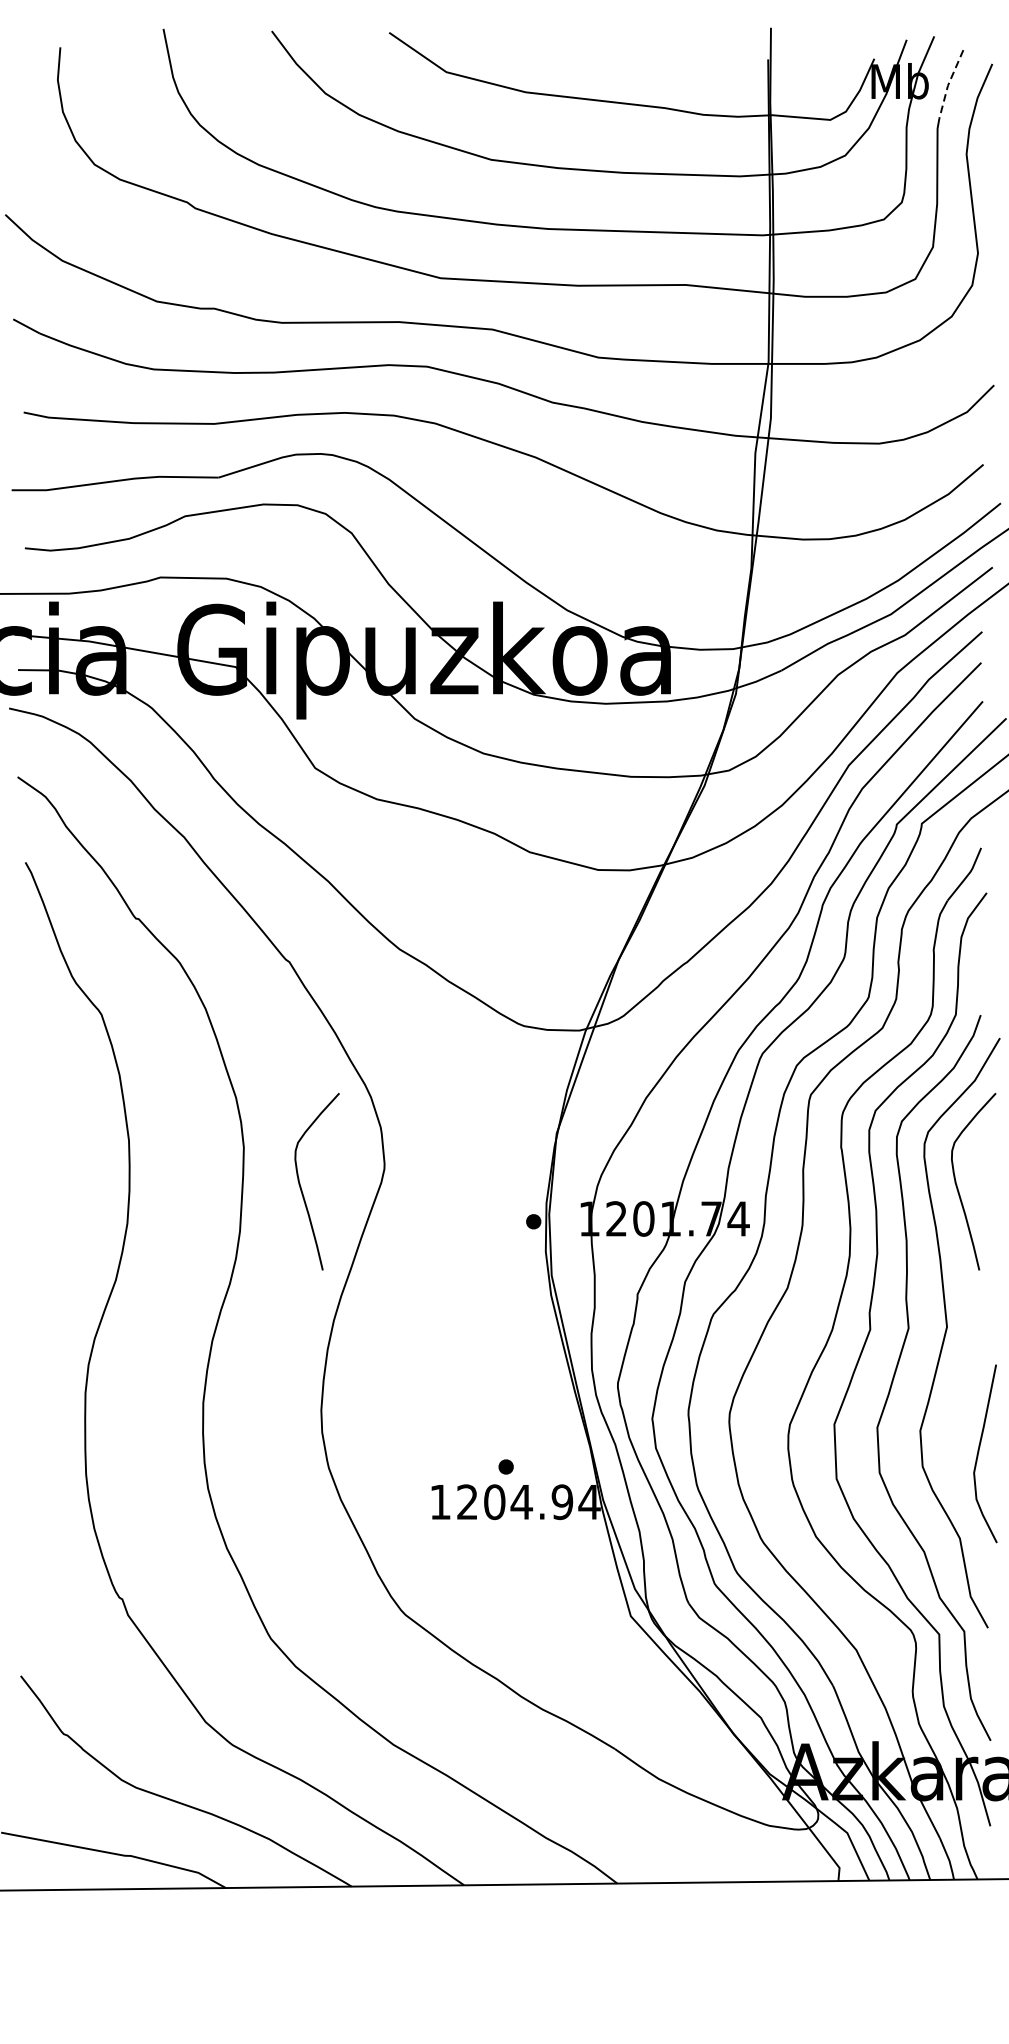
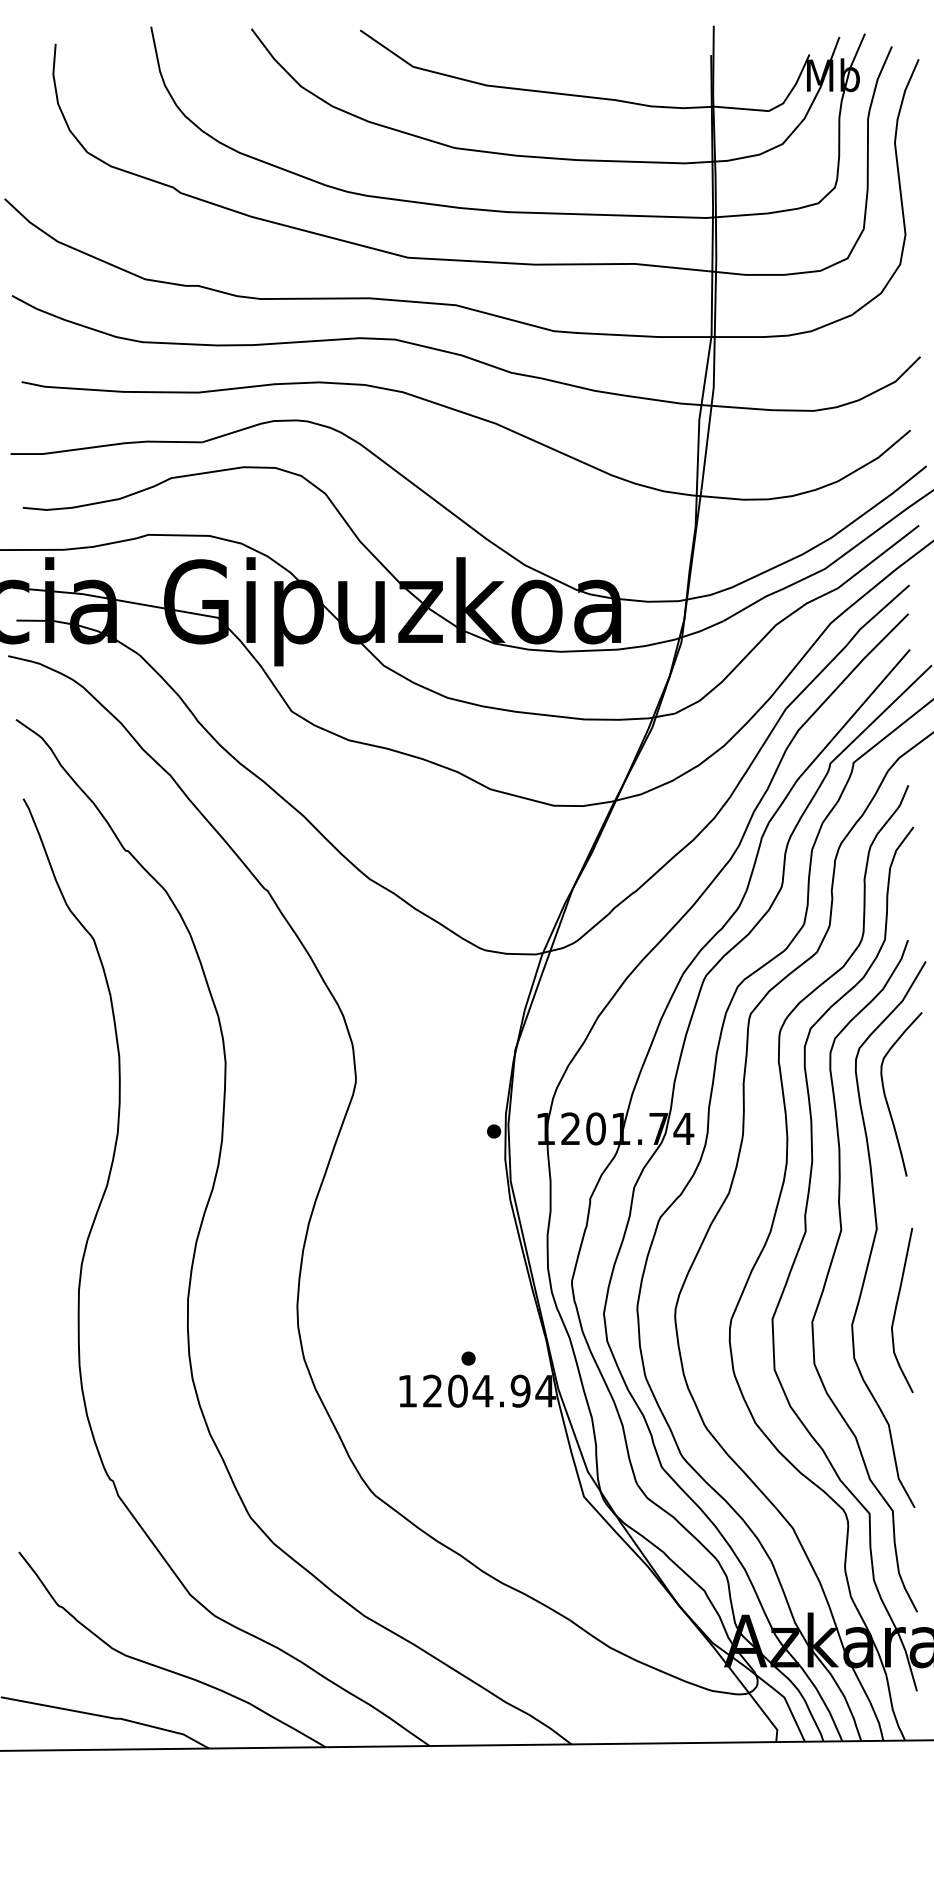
line: (948, 84) -> (878, 78), dashed -> solid
curve: (300, 1183) -> (278, 1096), removed
curve: (979, 1453) -> (896, 1310), moved

